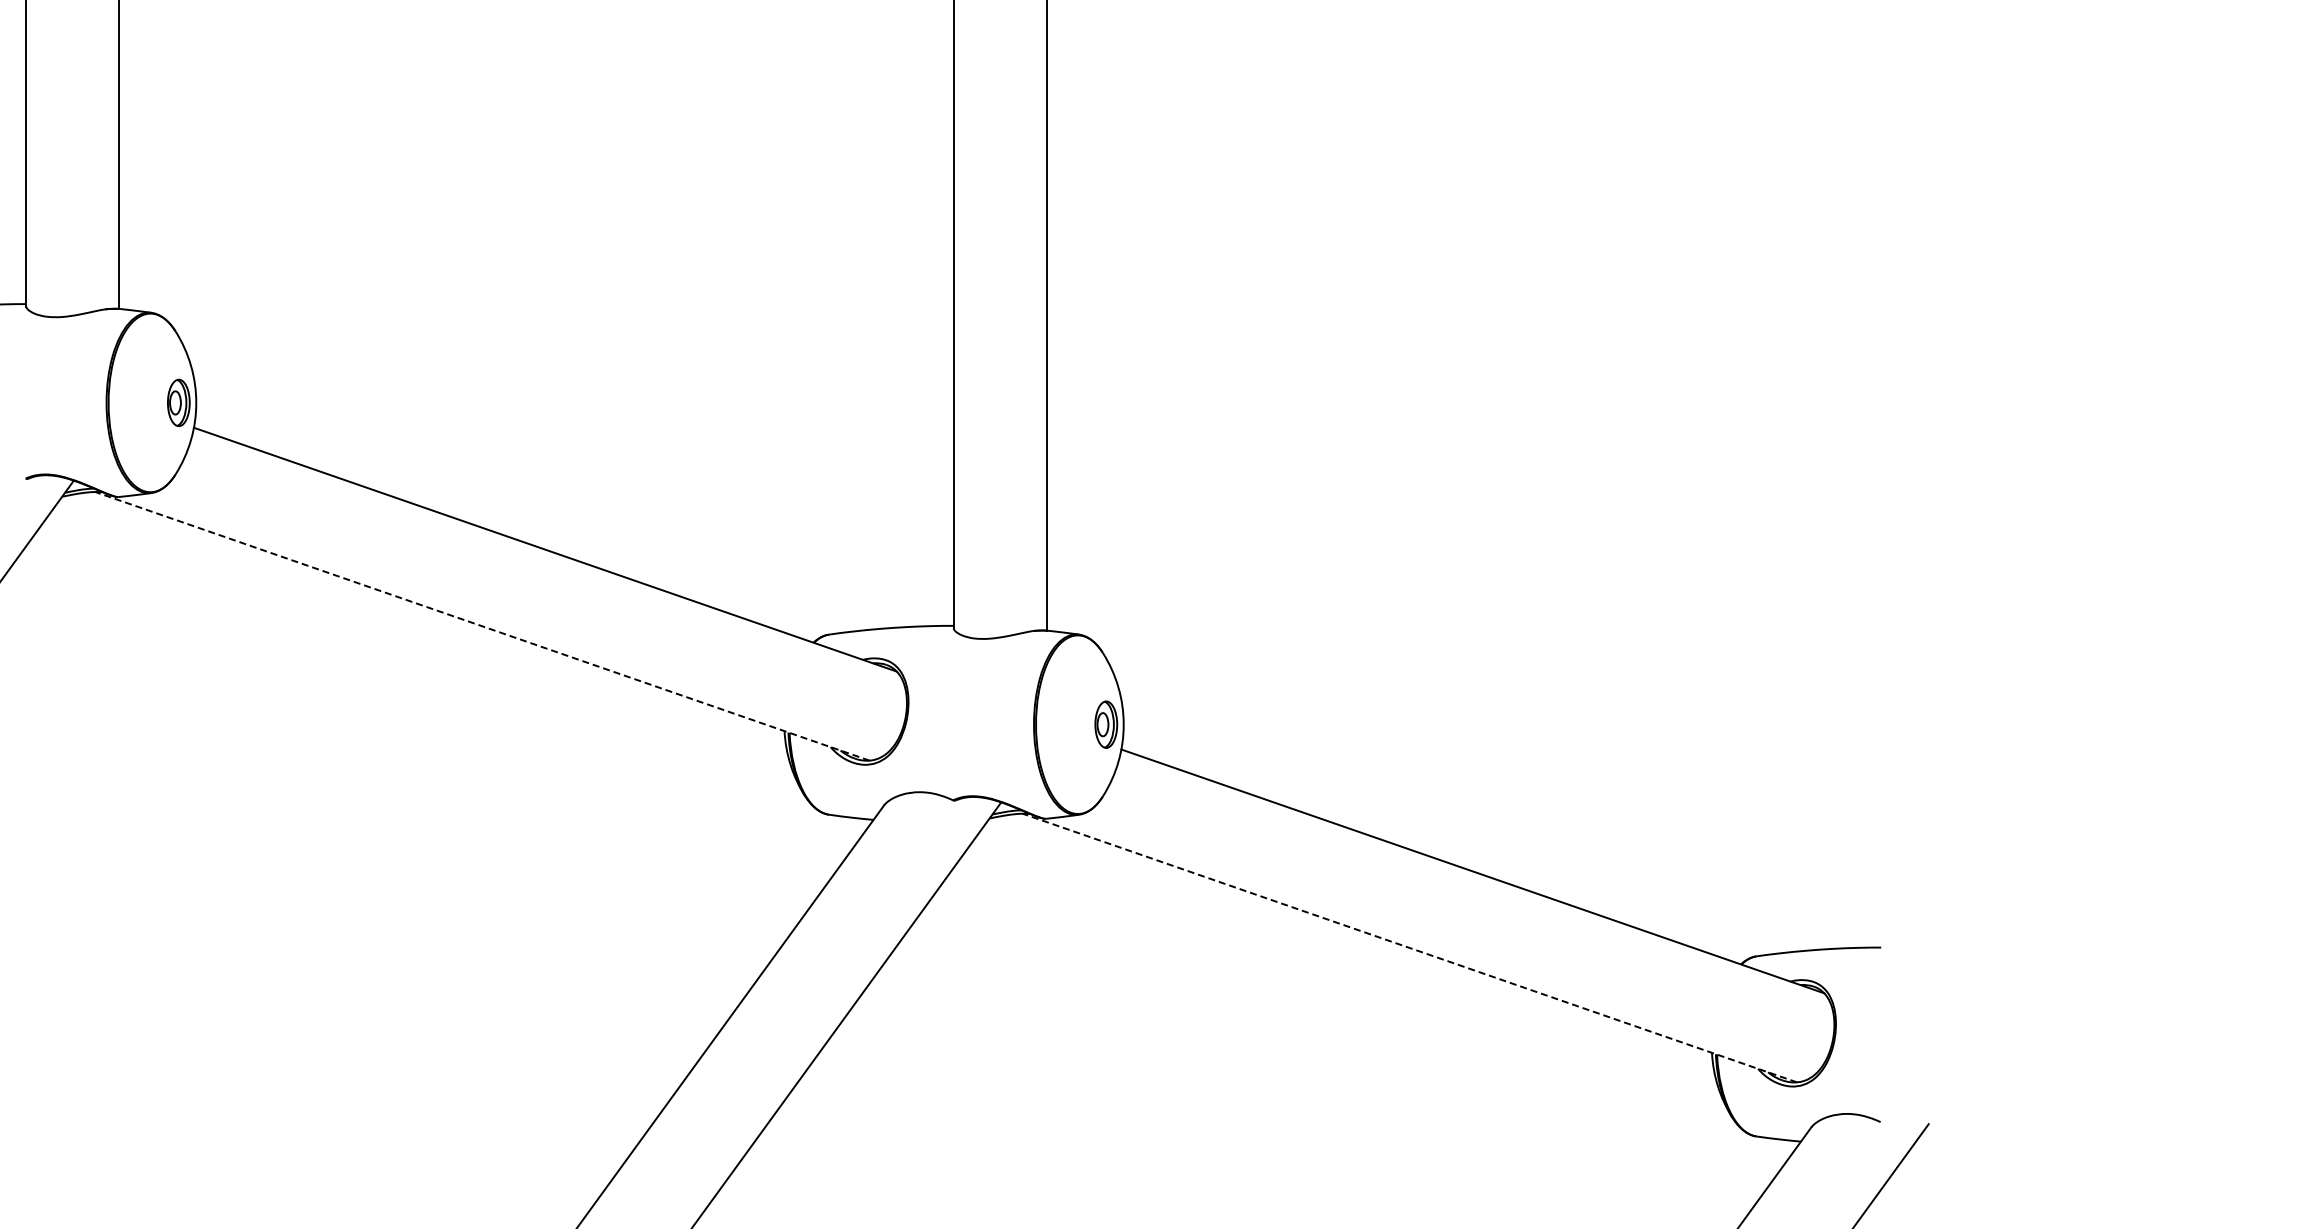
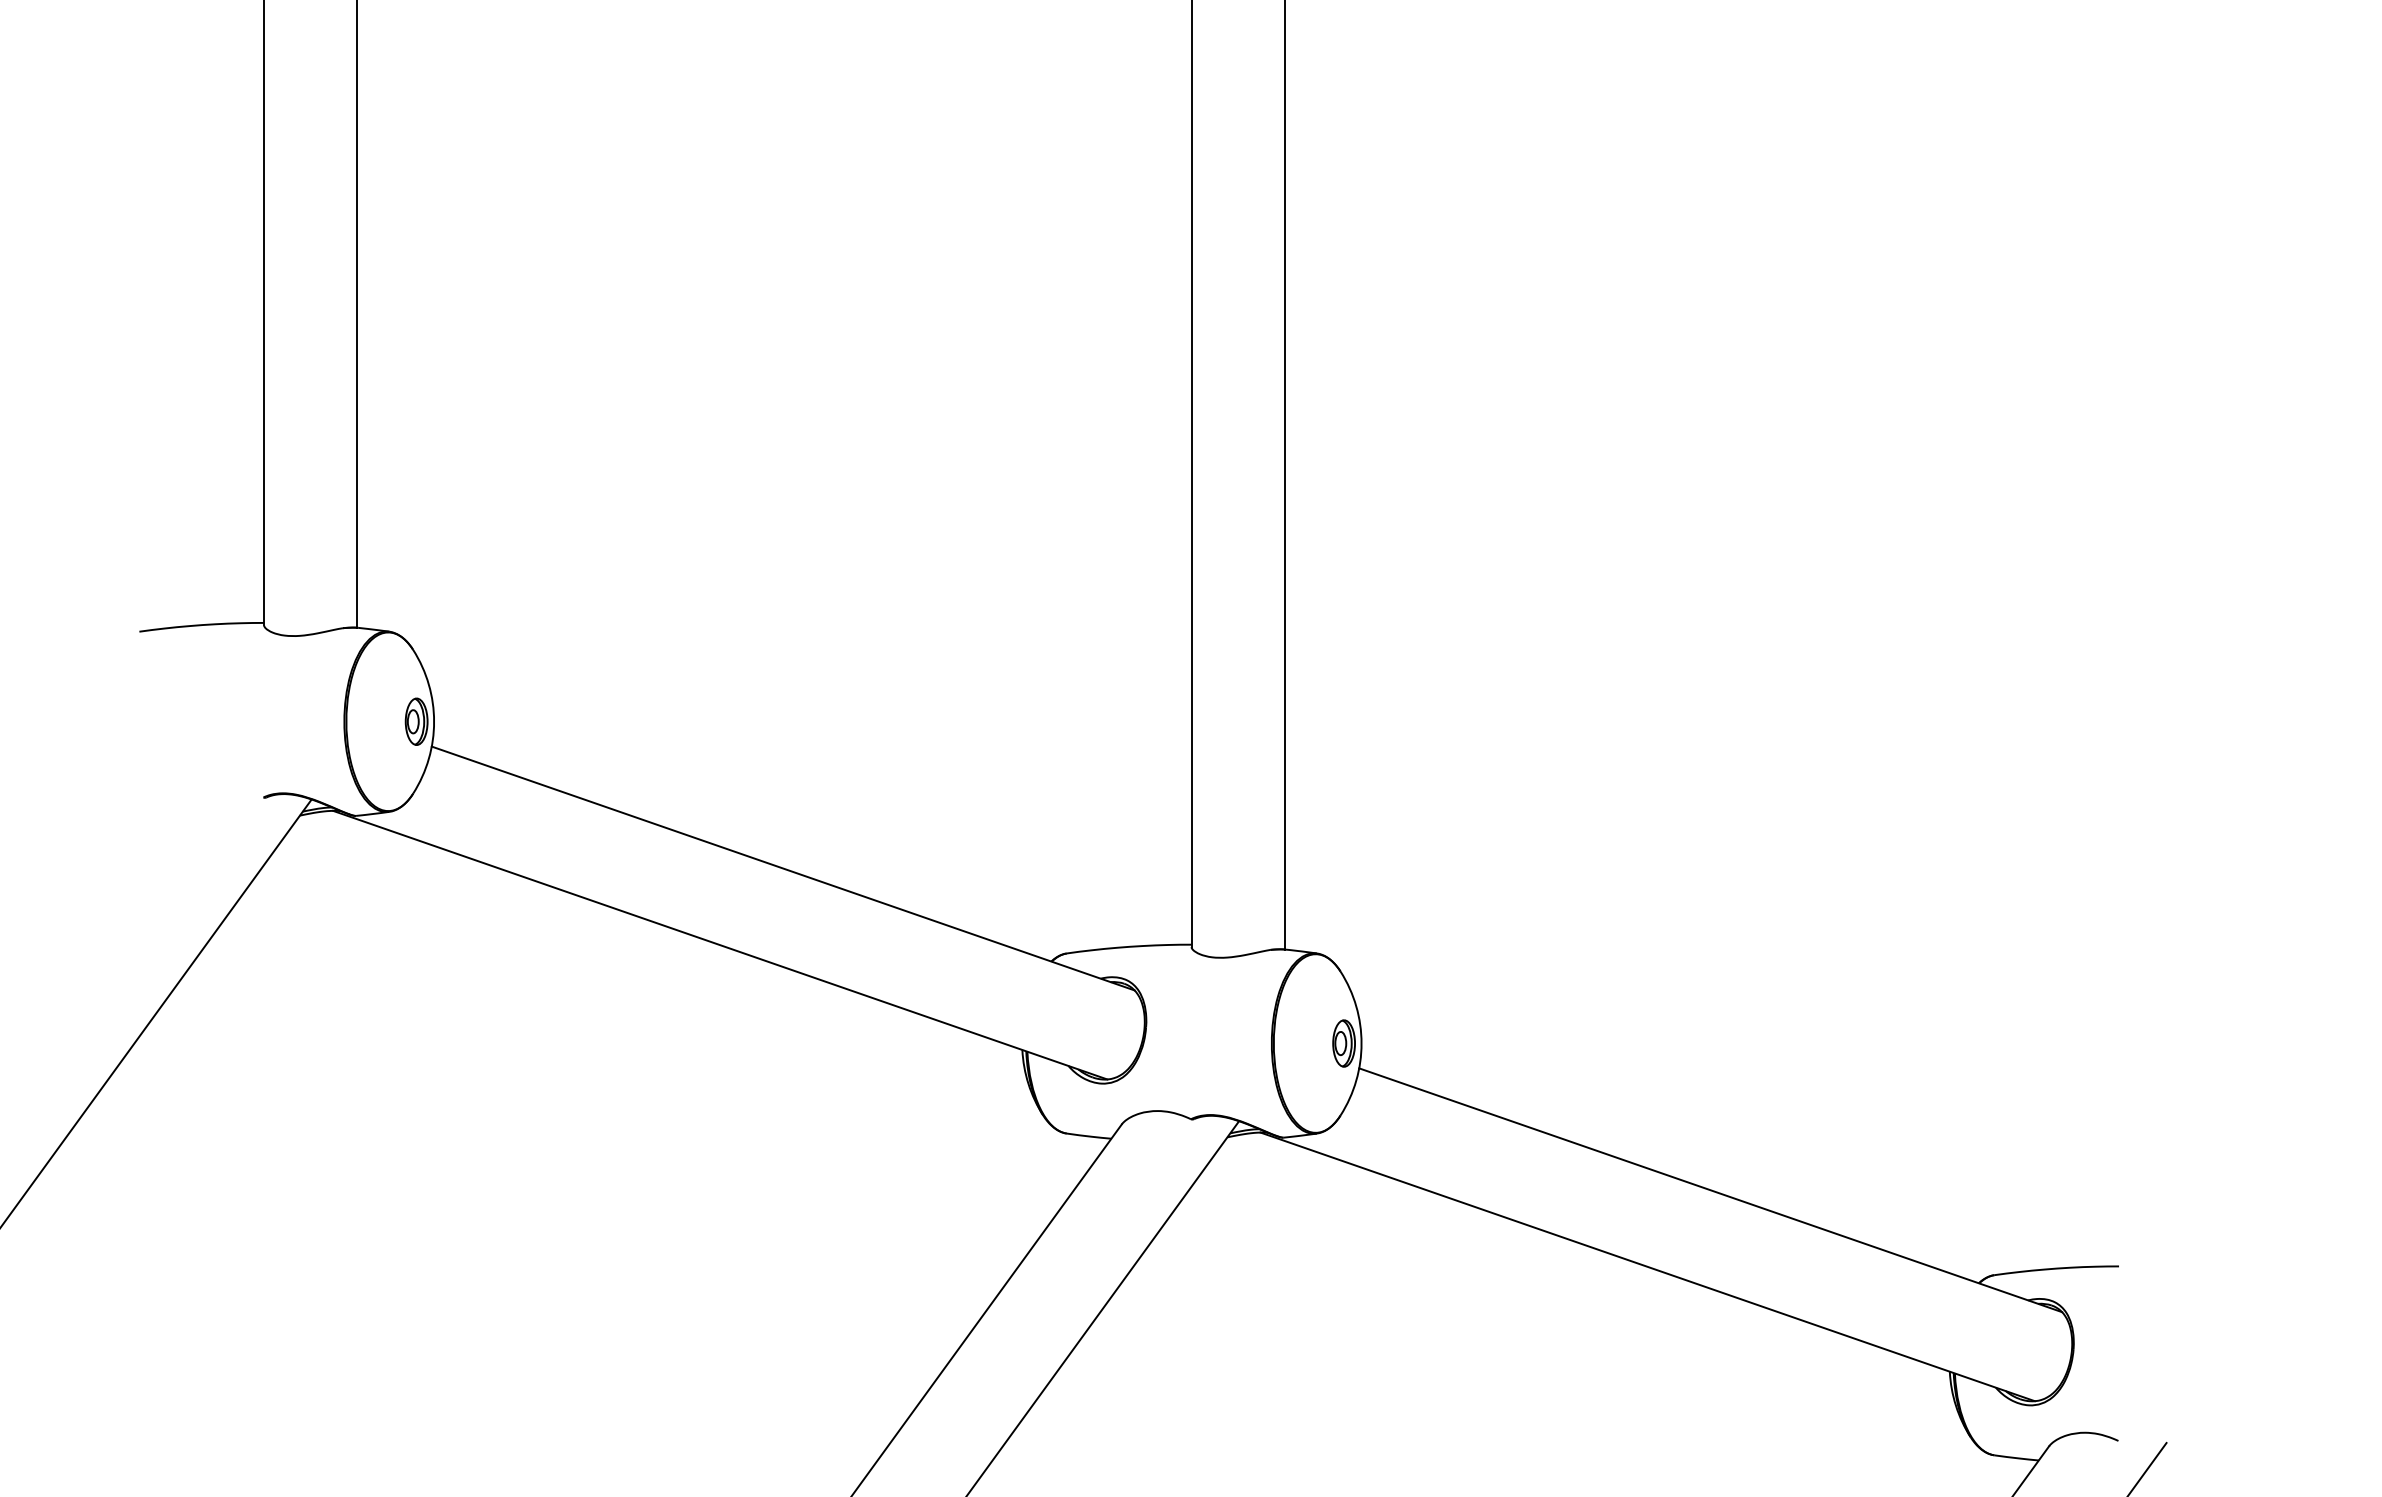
line: (482, 626) -> (720, 945), dashed -> solid
line: (1409, 947) -> (1647, 1266), dashed -> solid

